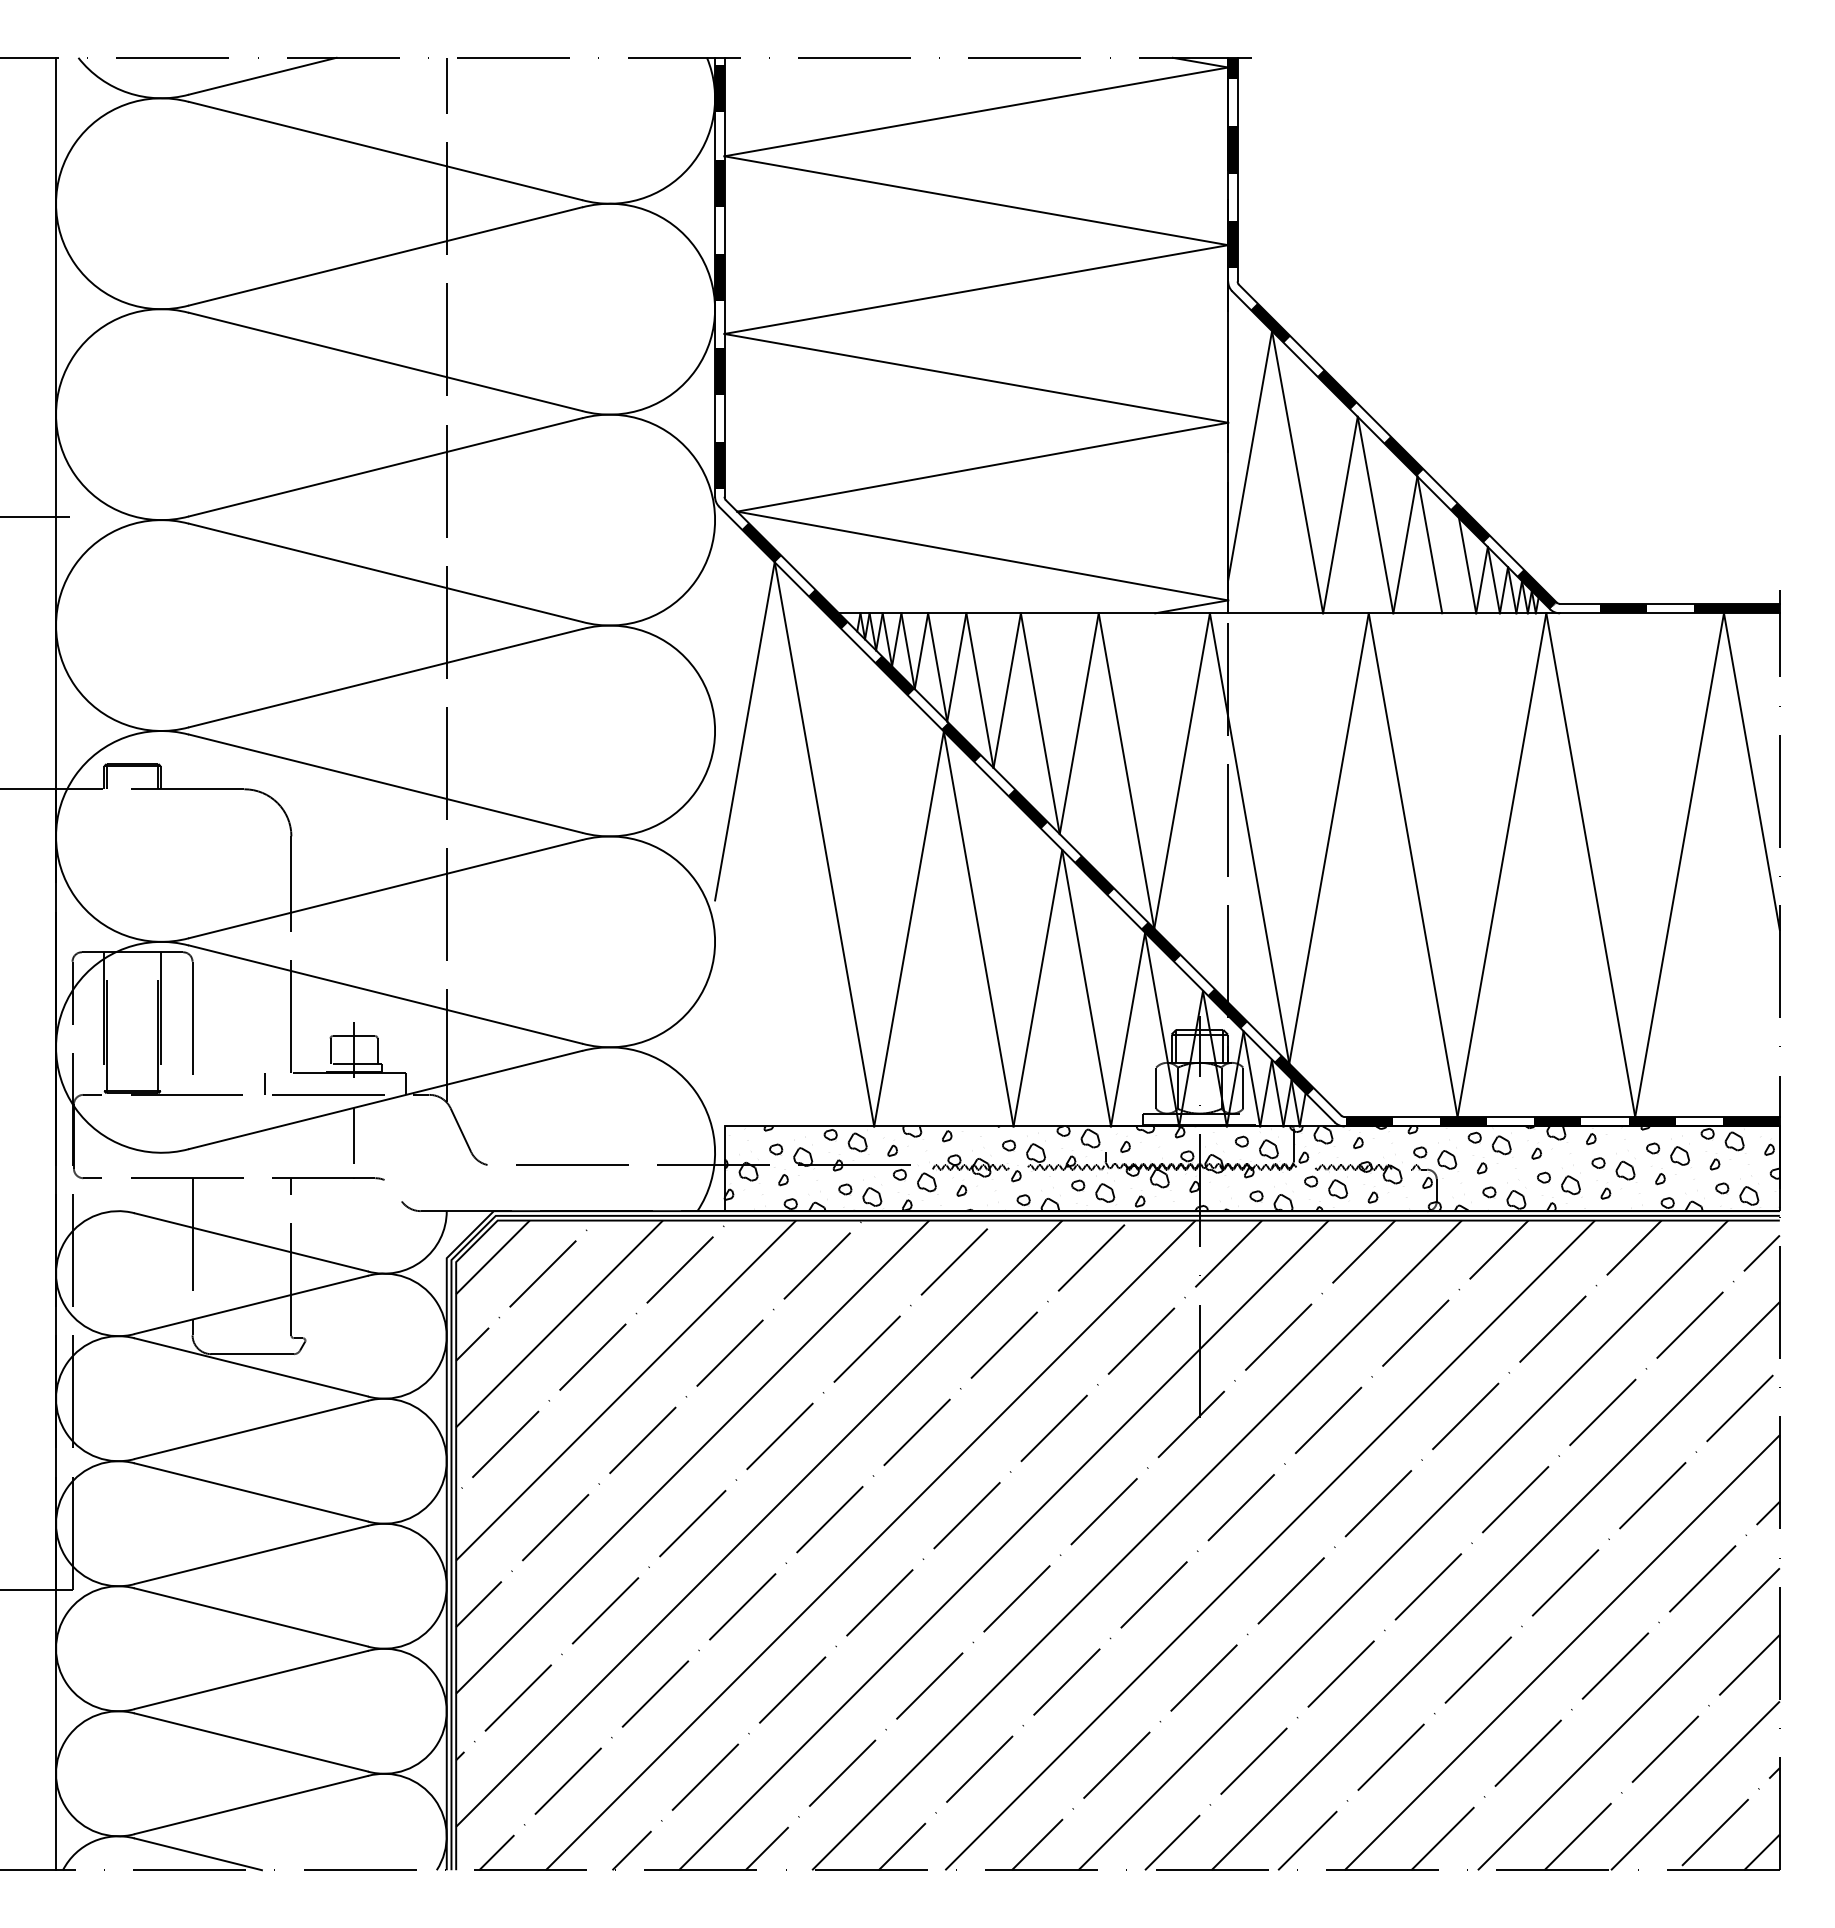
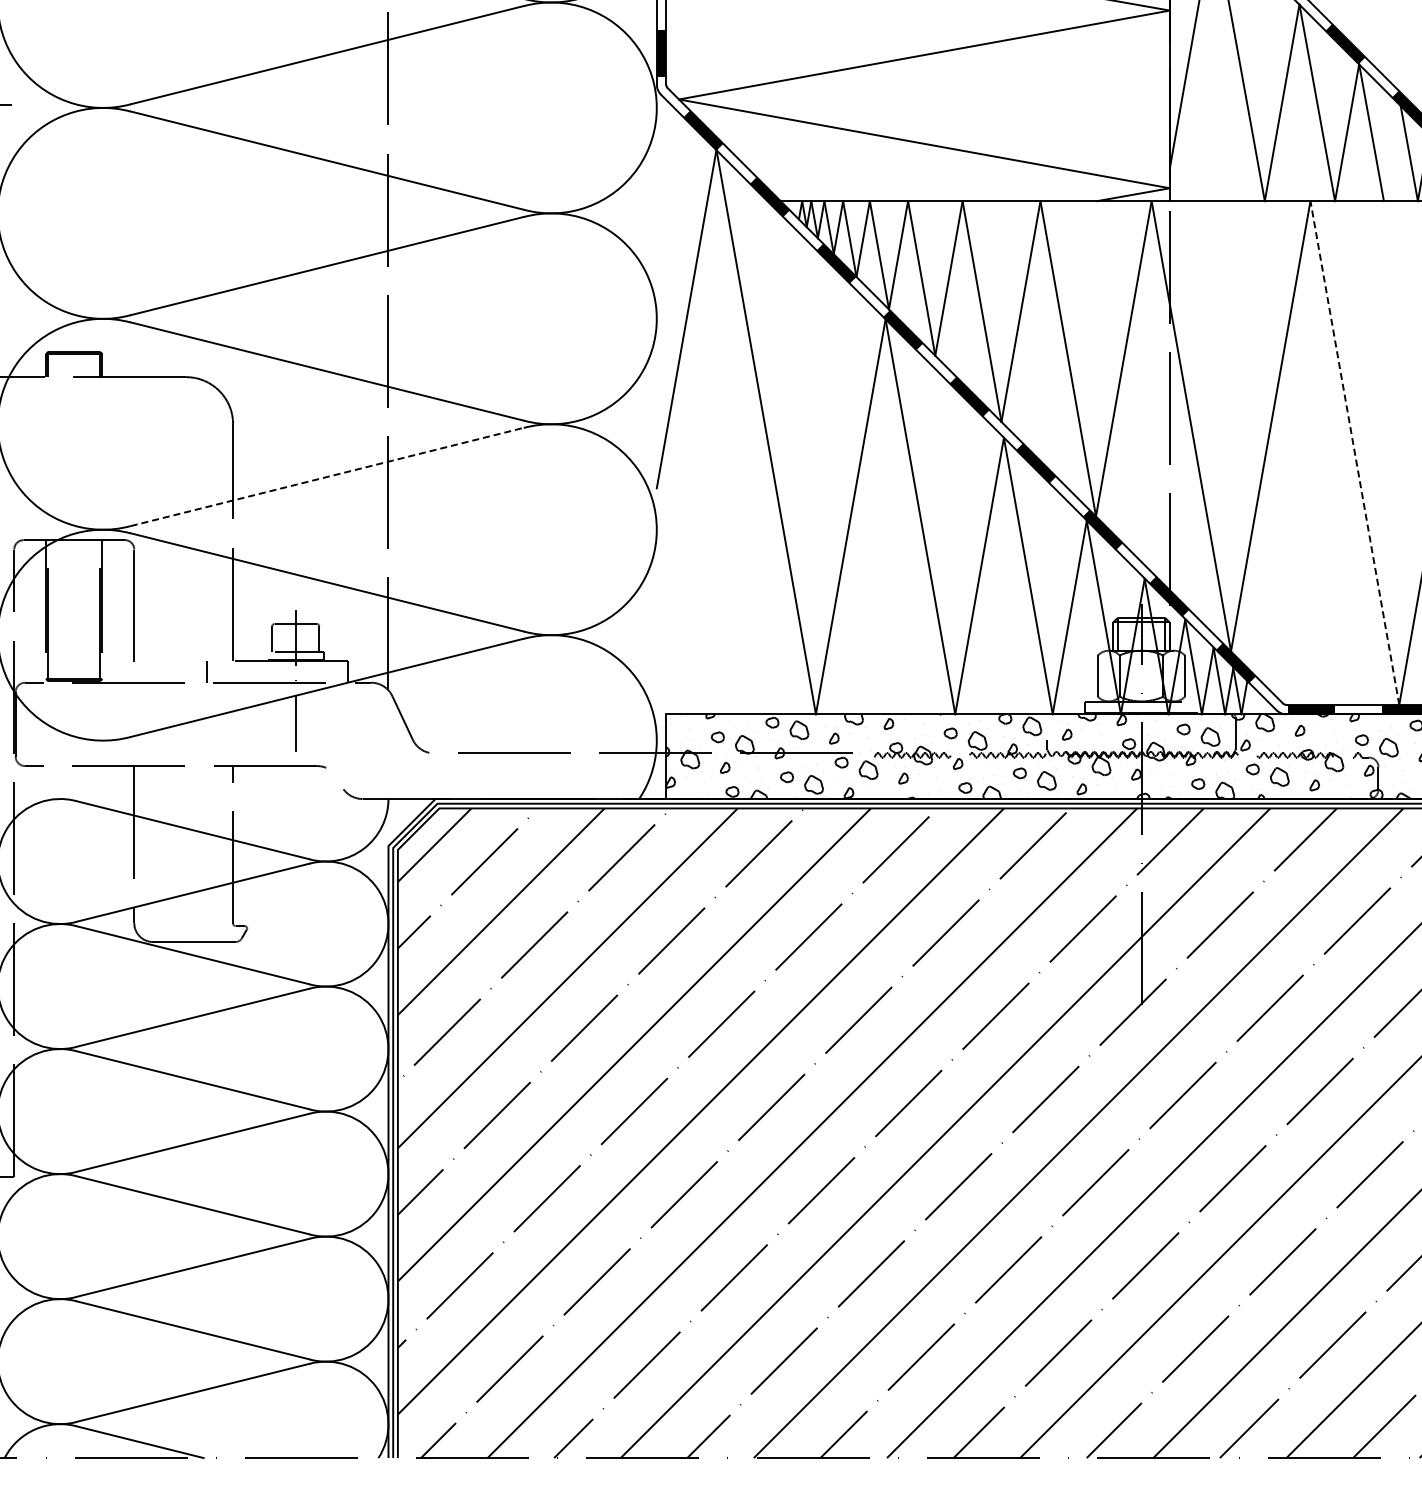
line: (1413, 865) -> (1355, 453), solid -> dashed
line: (385, 889) -> (327, 477), solid -> dashed

